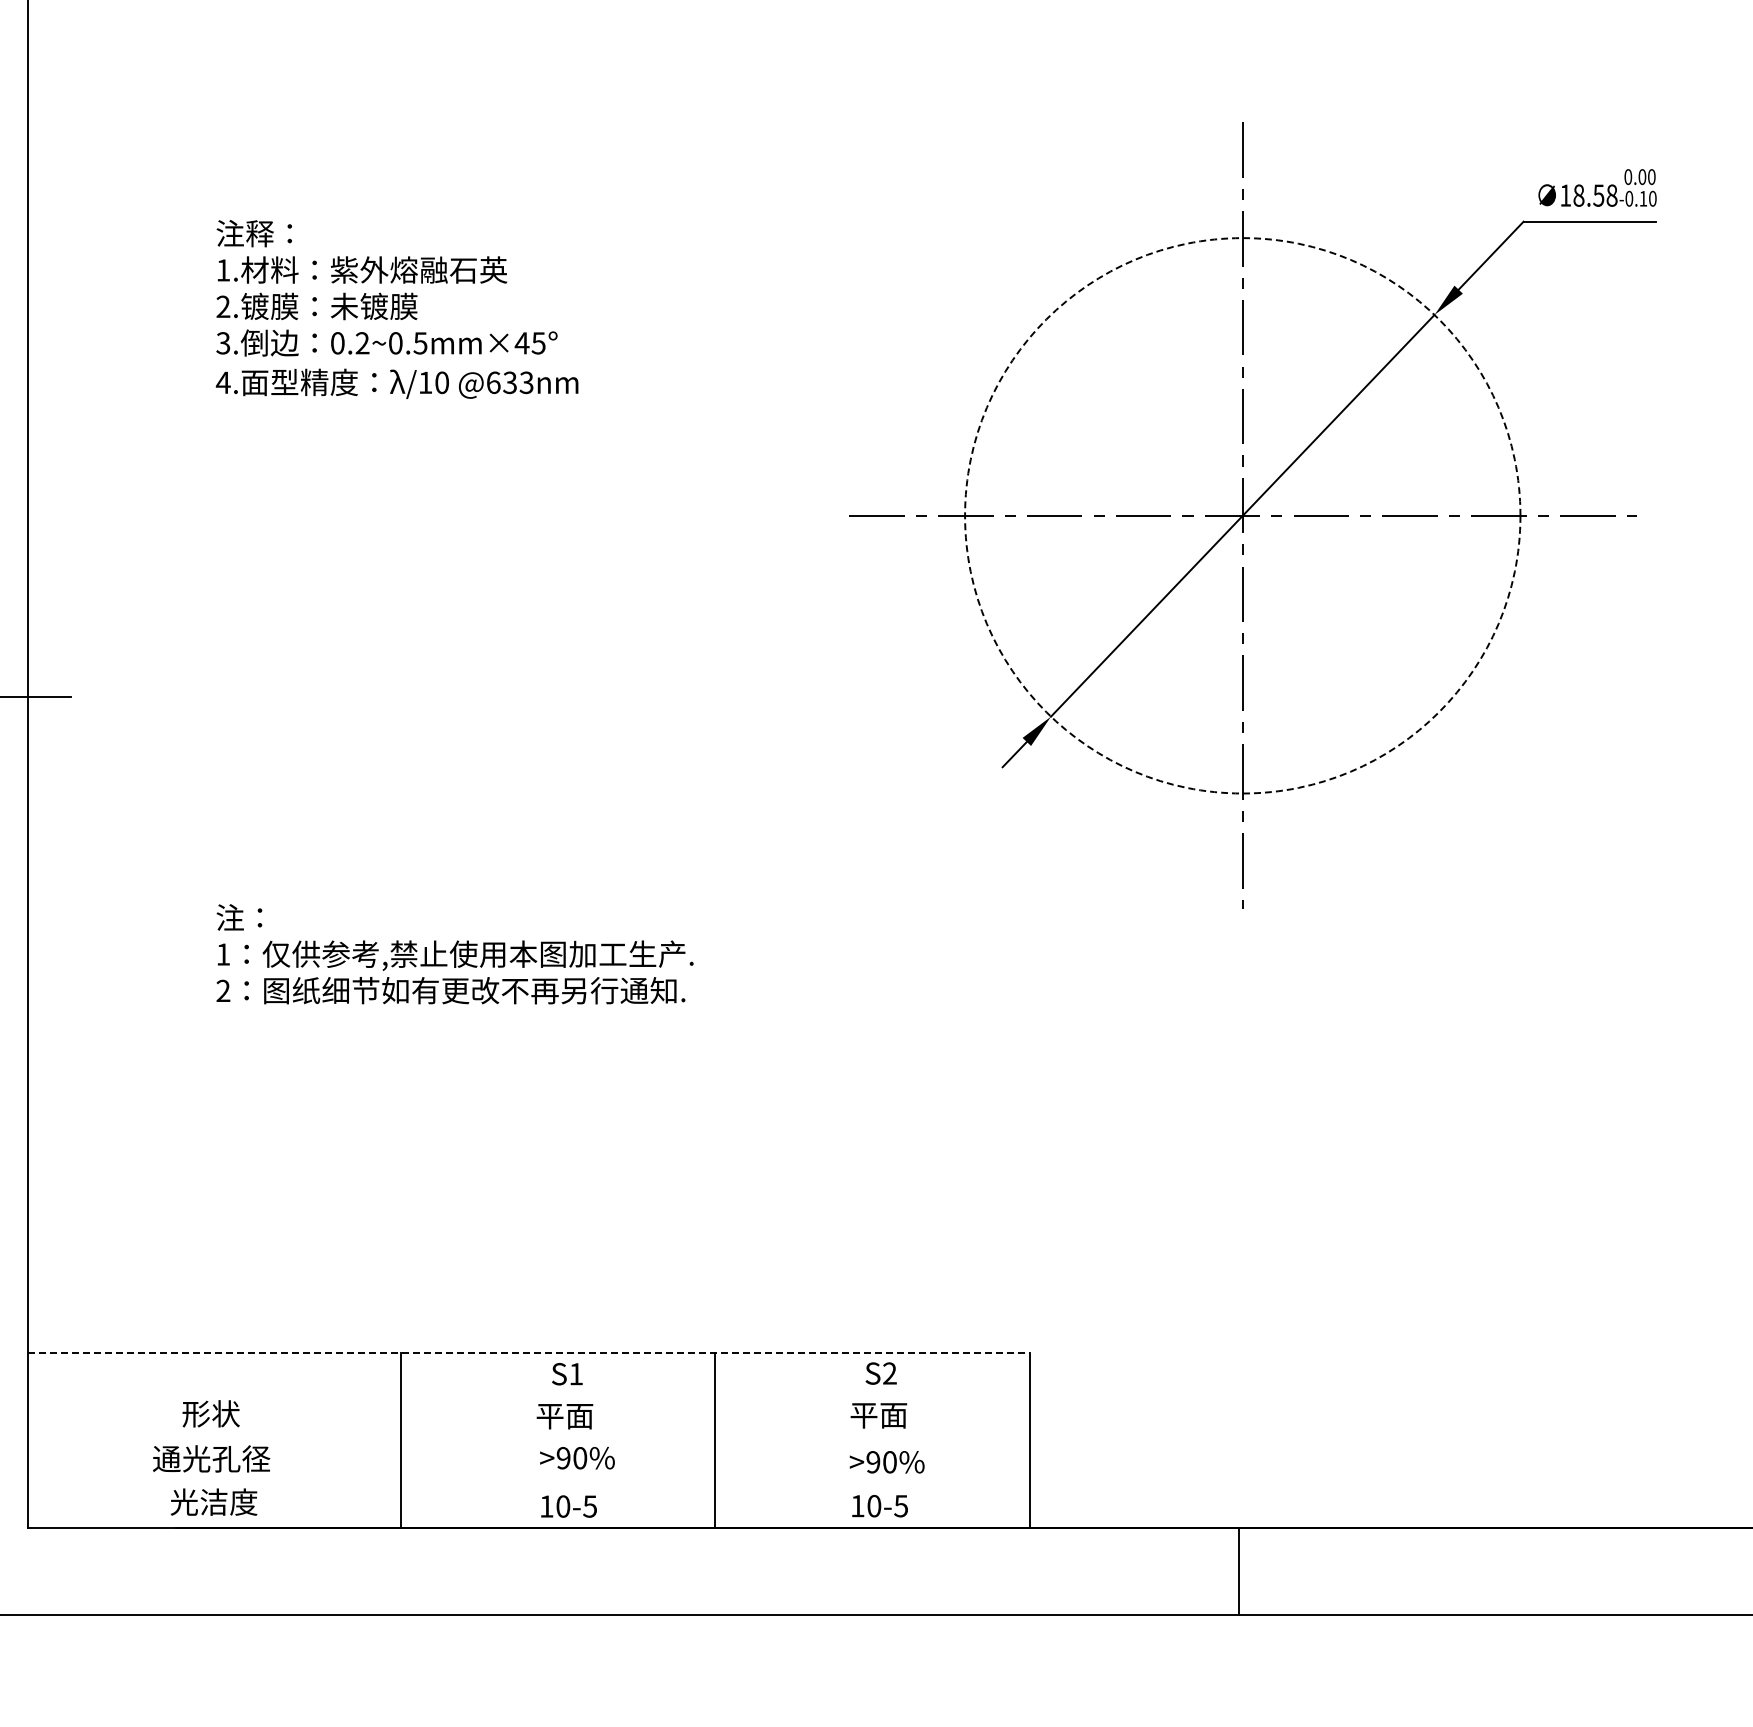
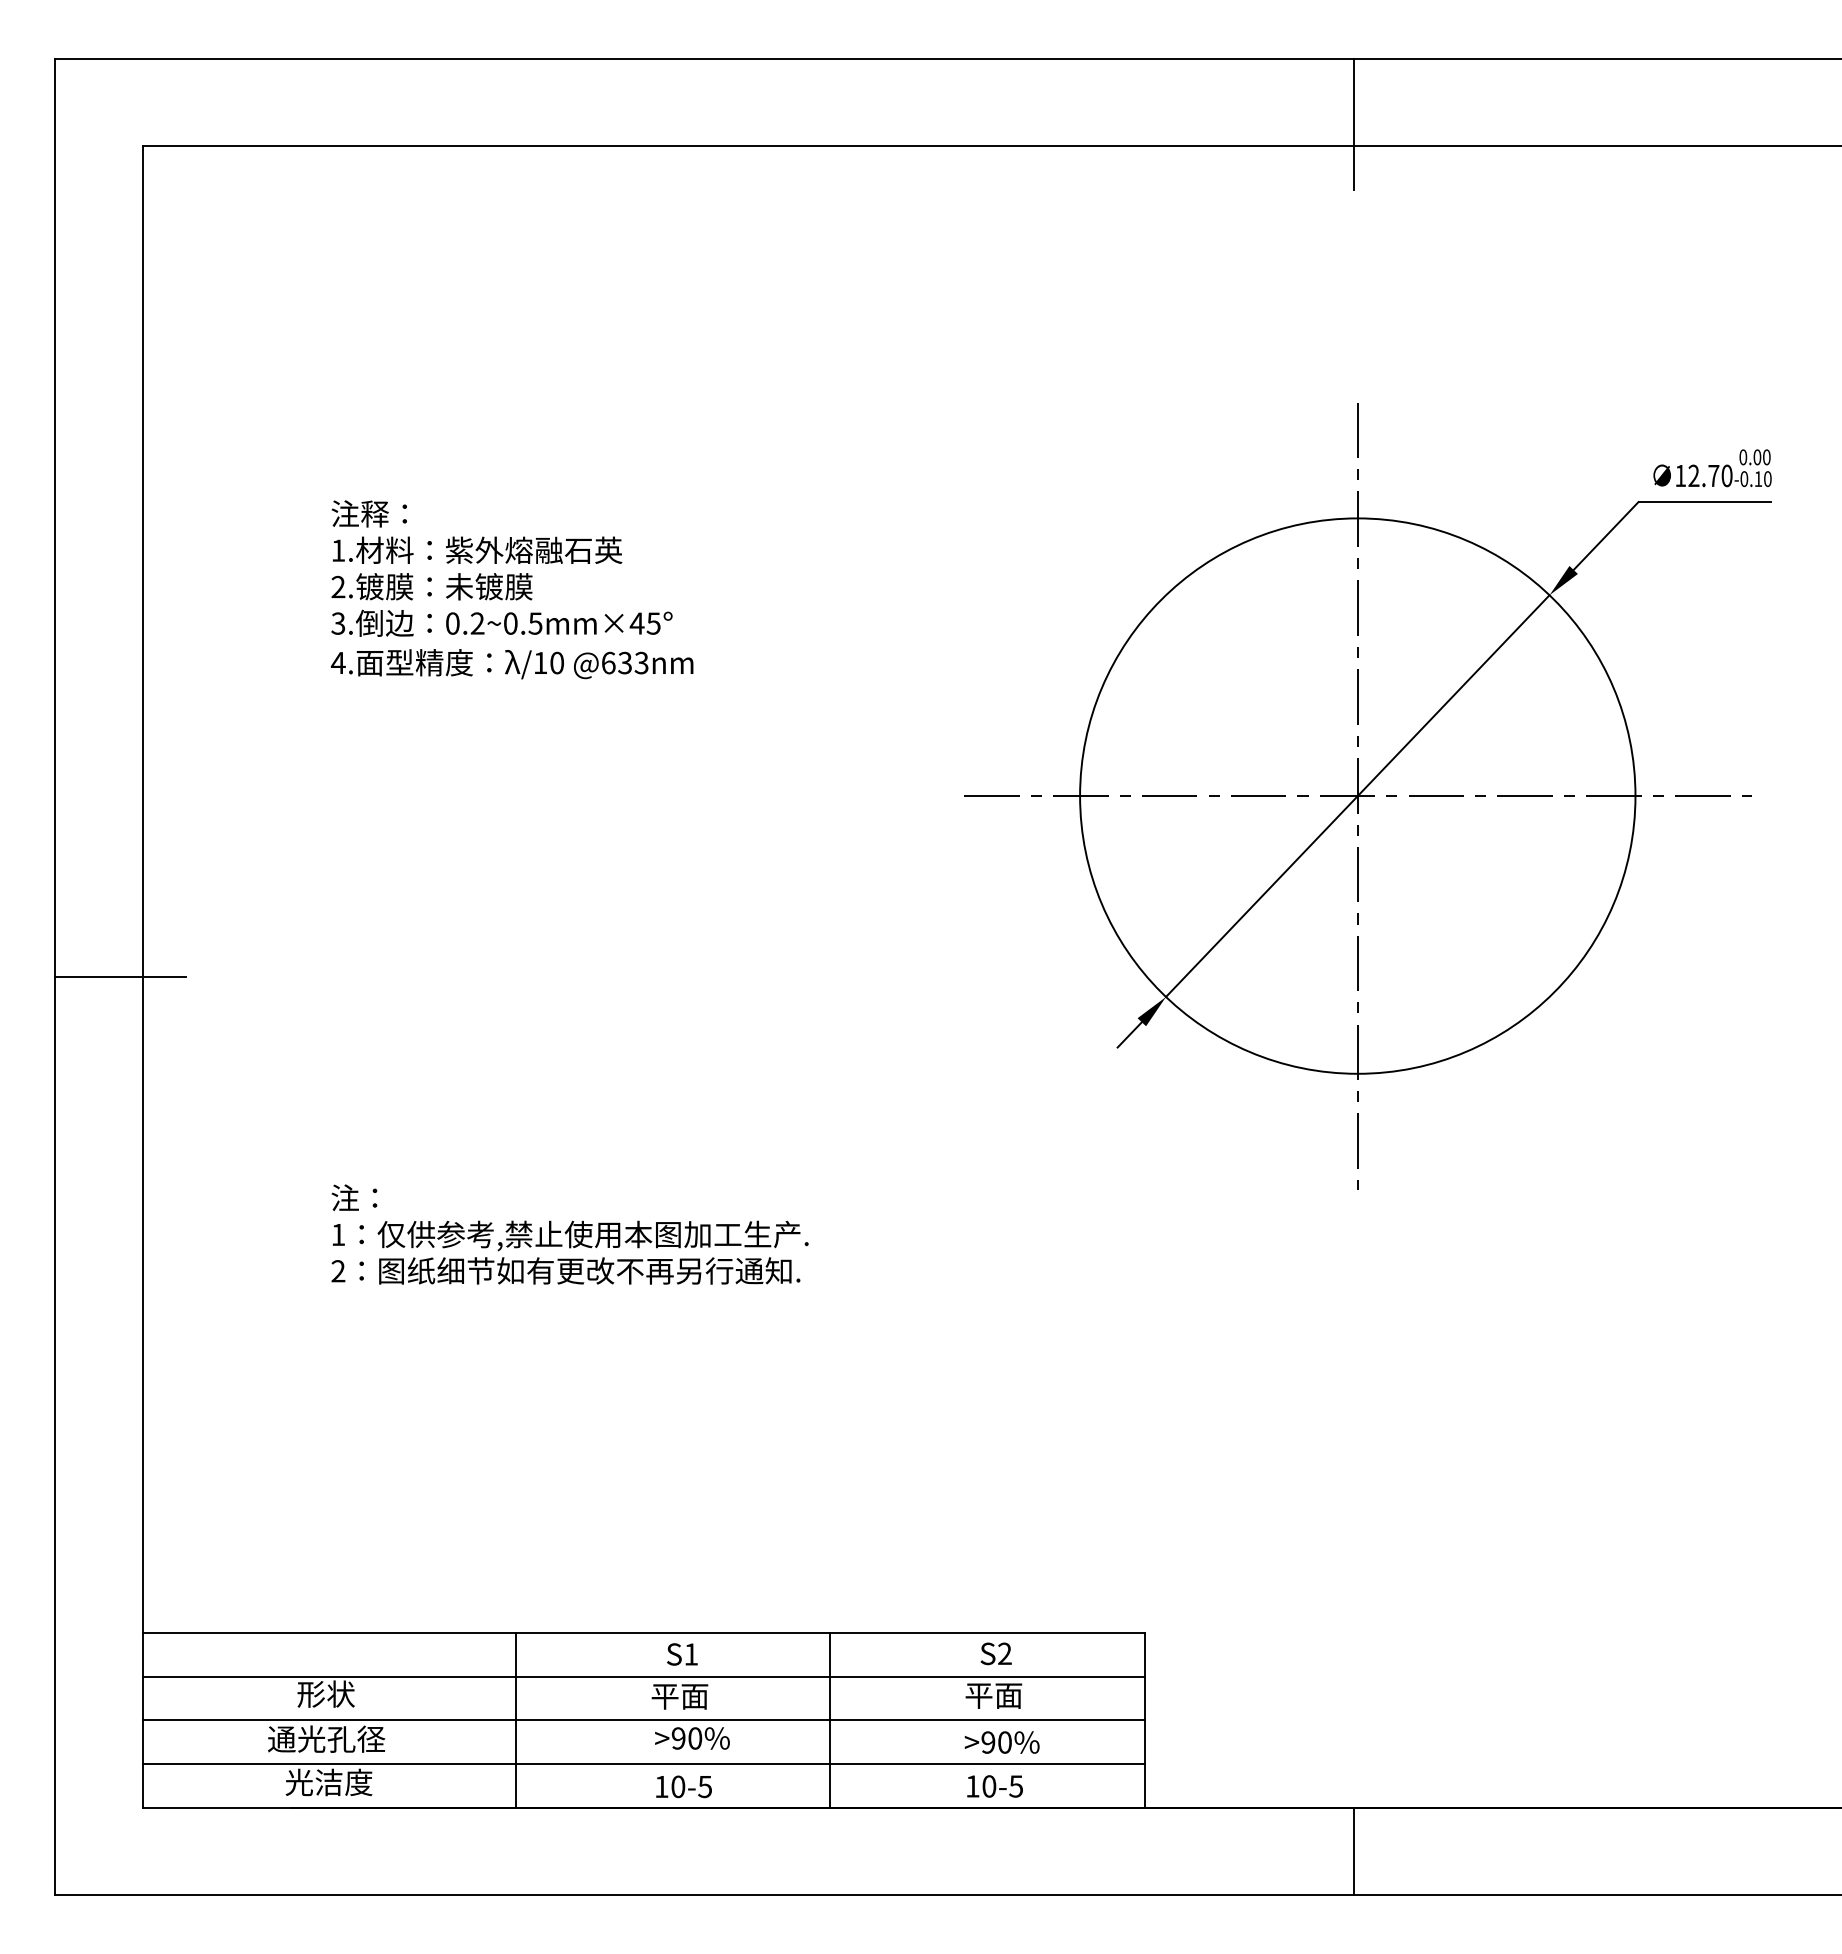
text: (1595, 195) -> (1710, 475), 18.58 -> 12.70
circle: (1242, 515) -> (1357, 795), dashed -> solid
line: (529, 1352) -> (644, 1632), dashed -> solid
line: (528, 1396) -> (643, 1676), added
line: (528, 1440) -> (643, 1720), added
line: (528, 1484) -> (643, 1764), added

